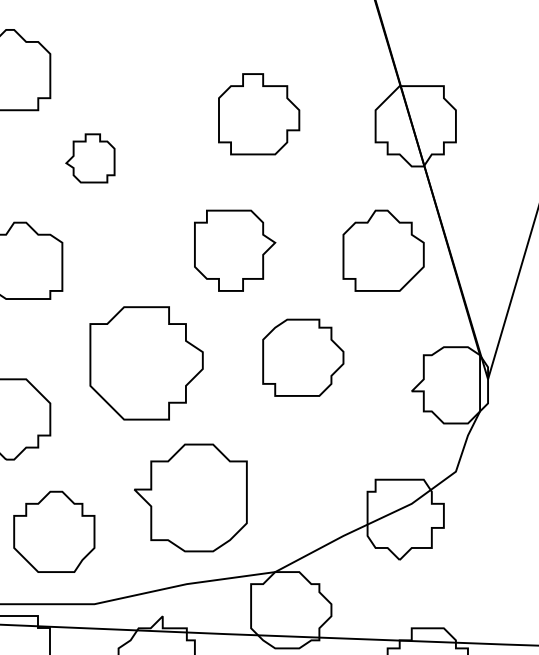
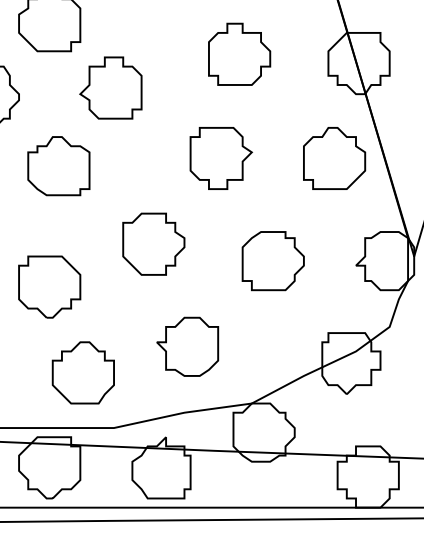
part: (89, 157) -> (110, 87), size x1.67
part: (302, 358) -> (272, 261), moved
part: (146, 362) -> (153, 243), size x0.71
part: (190, 497) -> (187, 346), size x0.71

